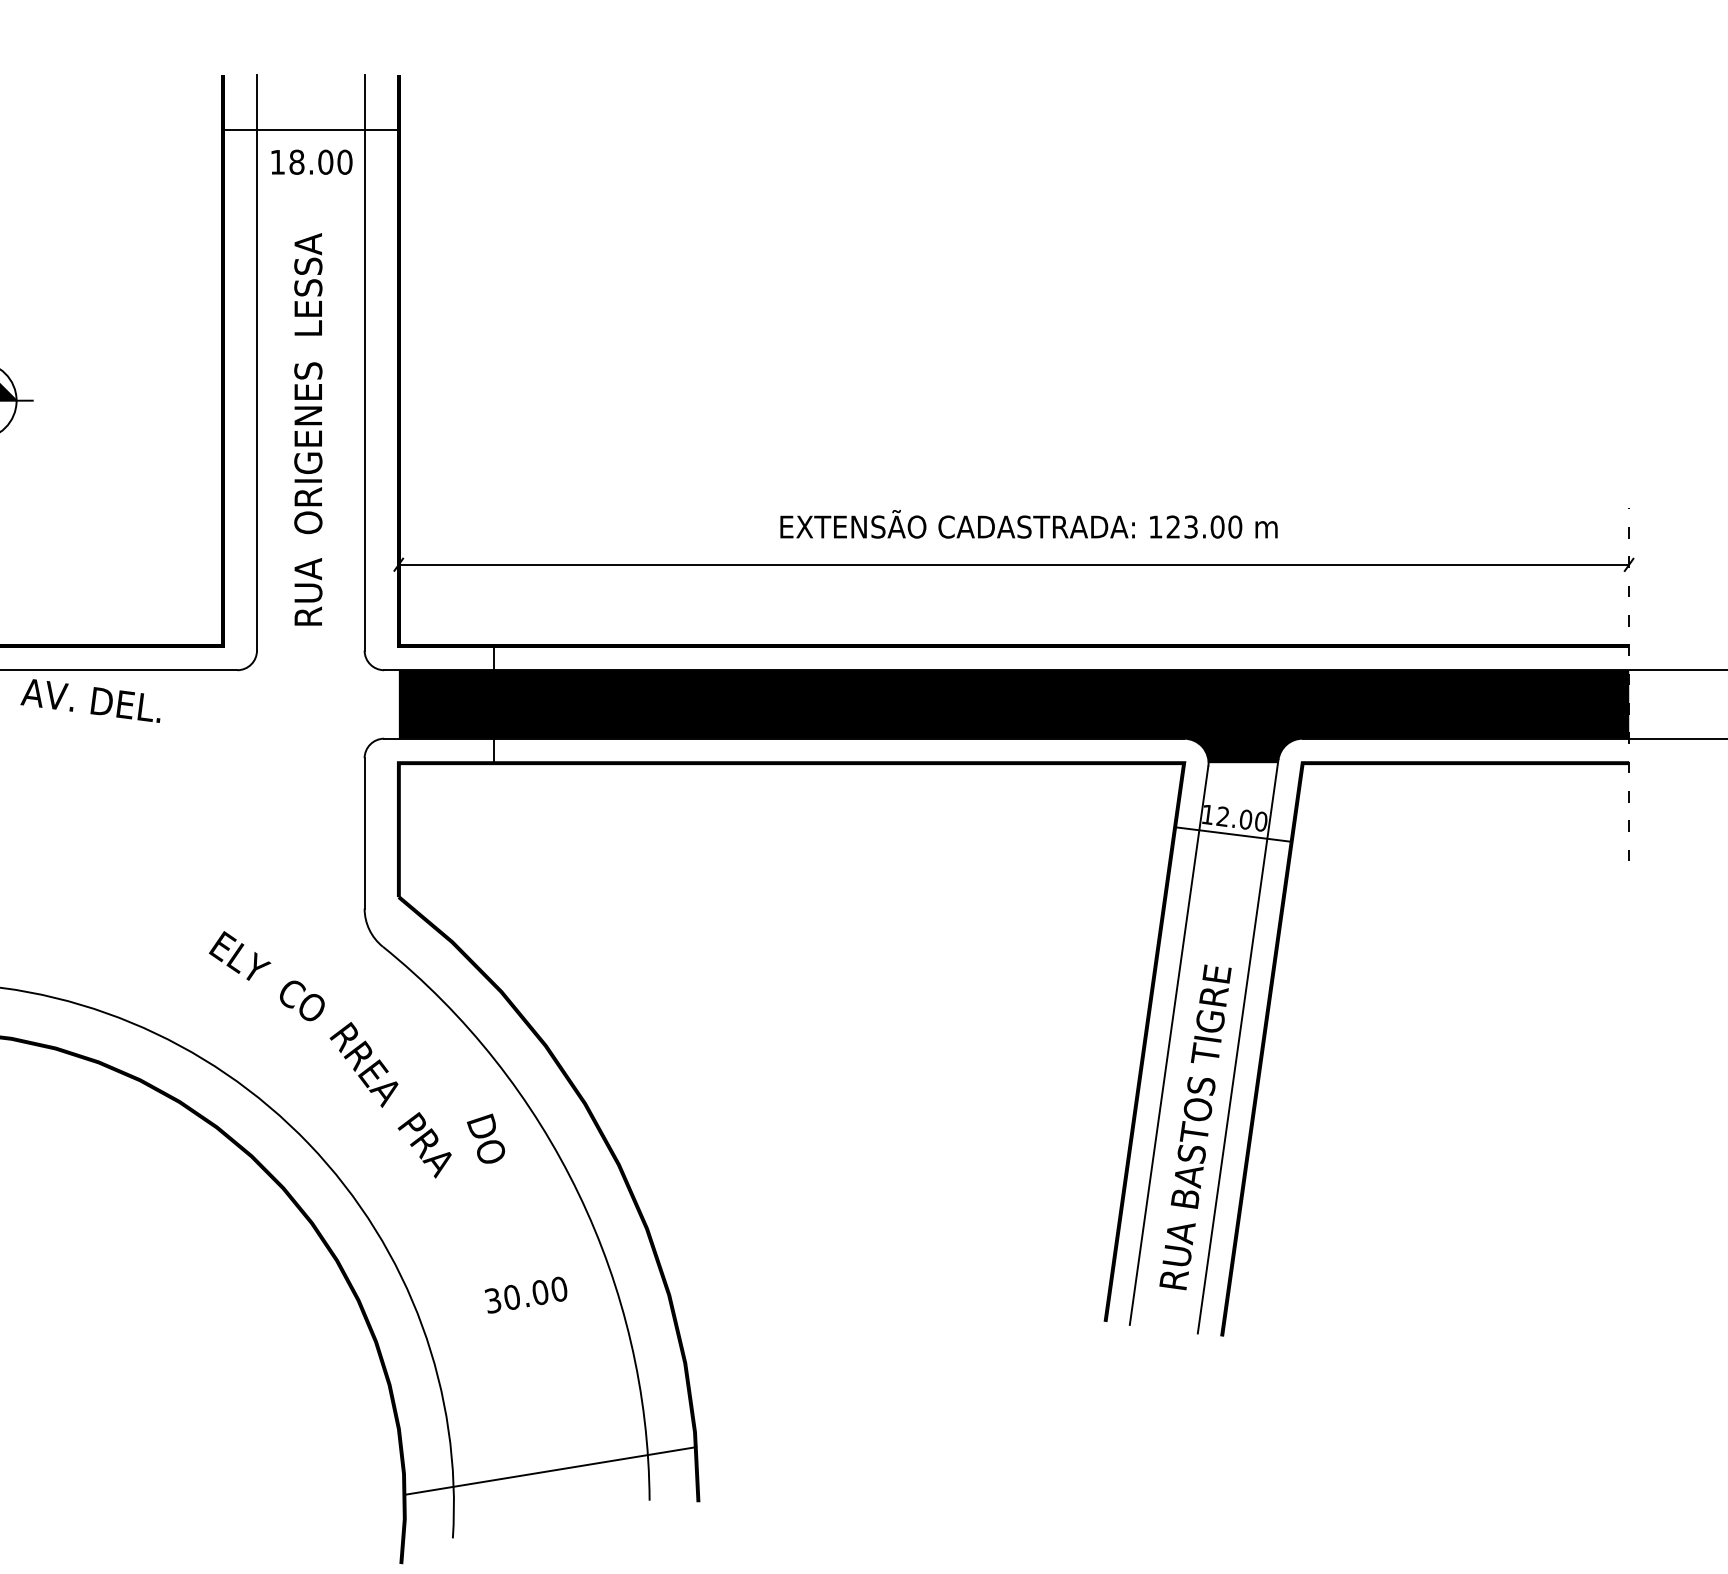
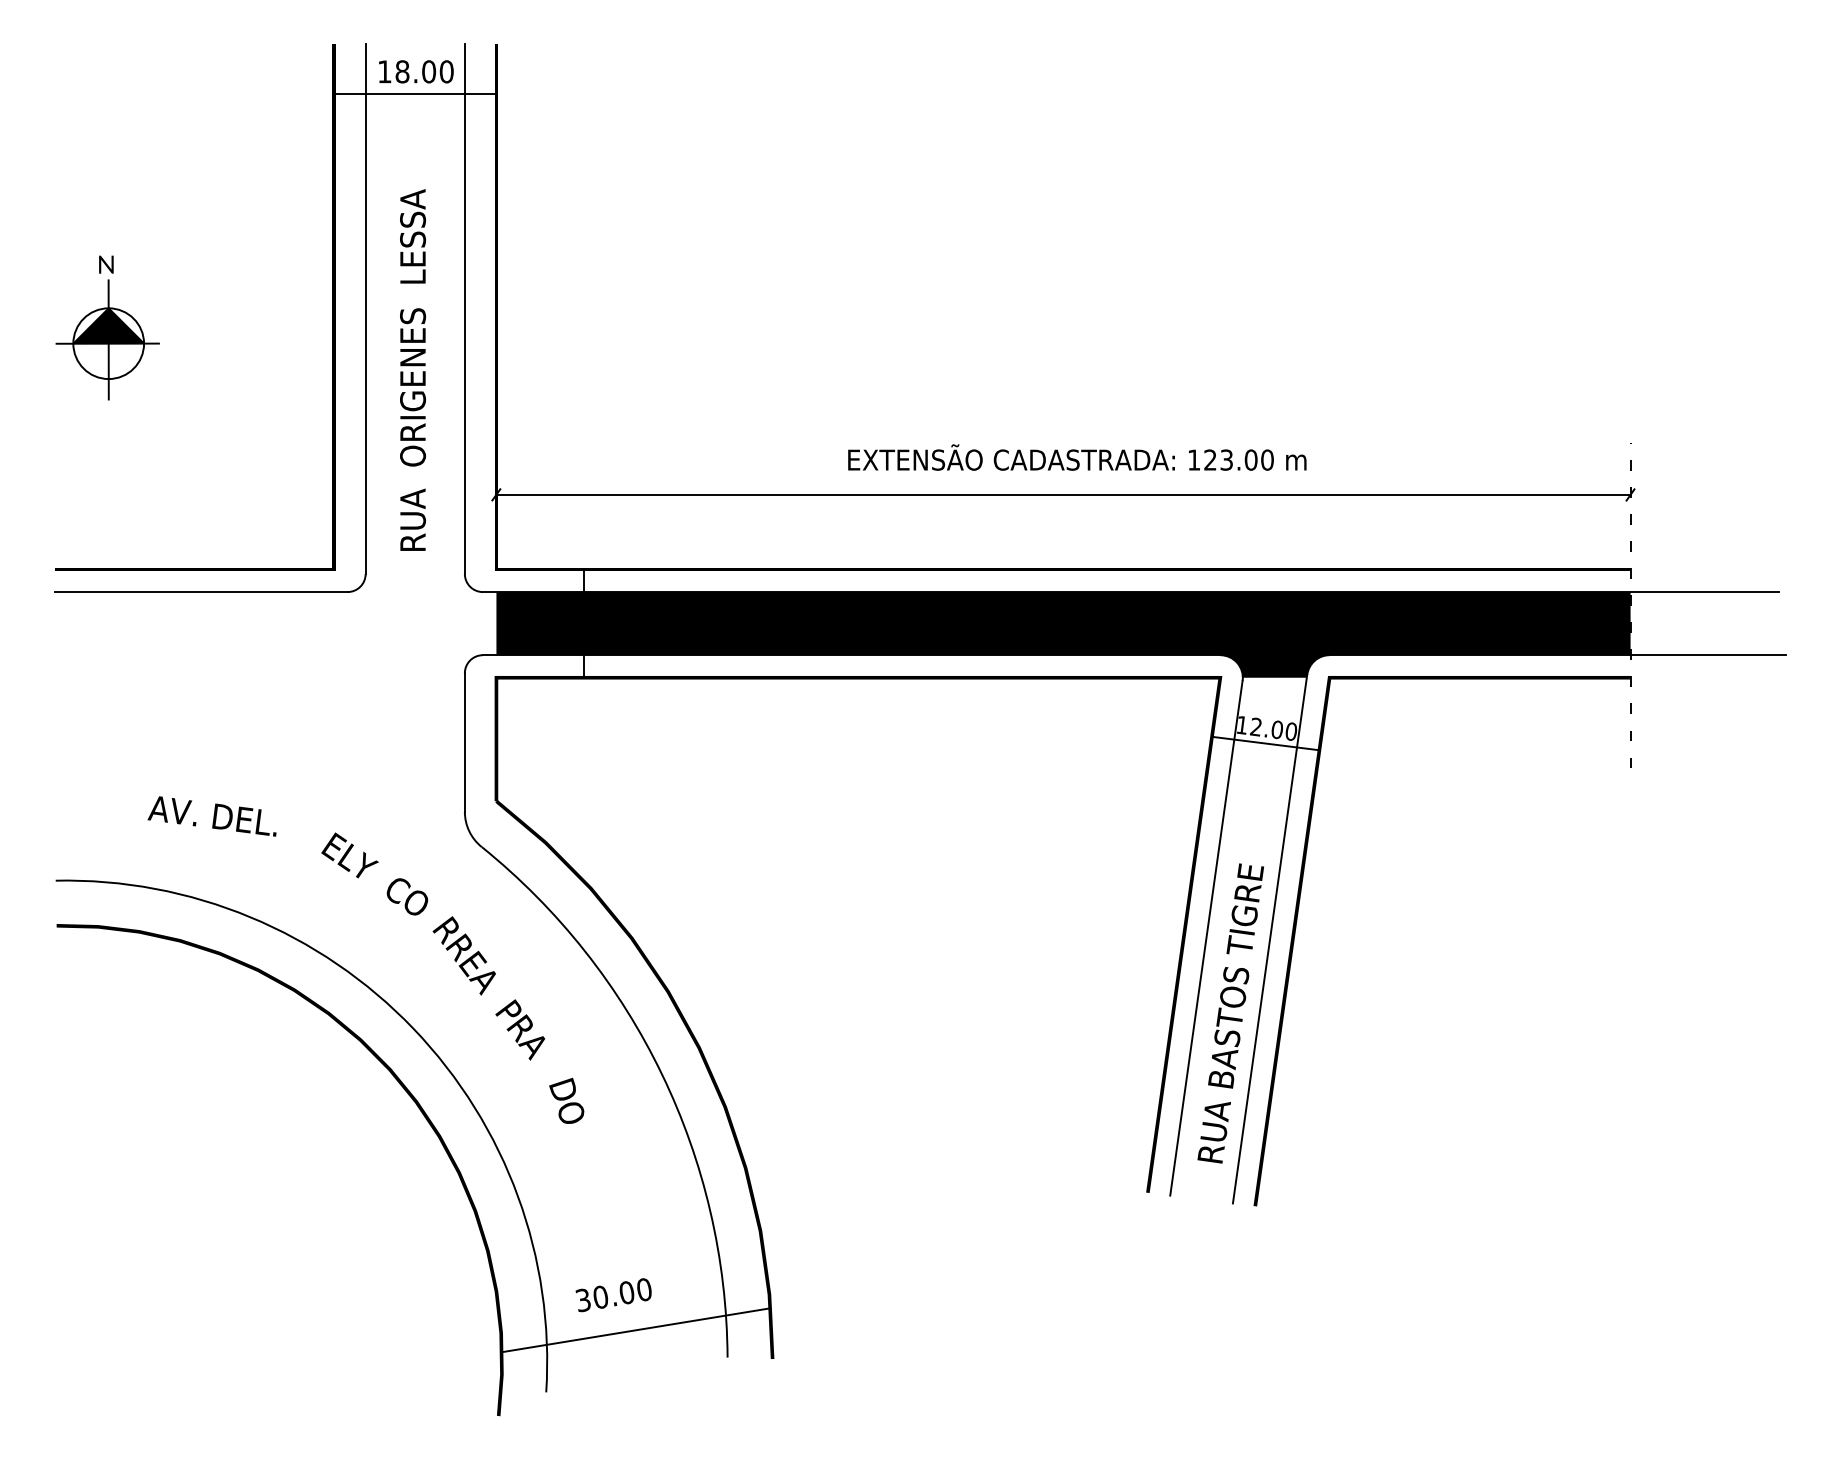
text: (312, 161) -> (416, 71), moved
text: (89, 701) -> (211, 816), moved
text: (485, 1138) -> (566, 1100), moved
text: (525, 1295) -> (613, 1295), moved

